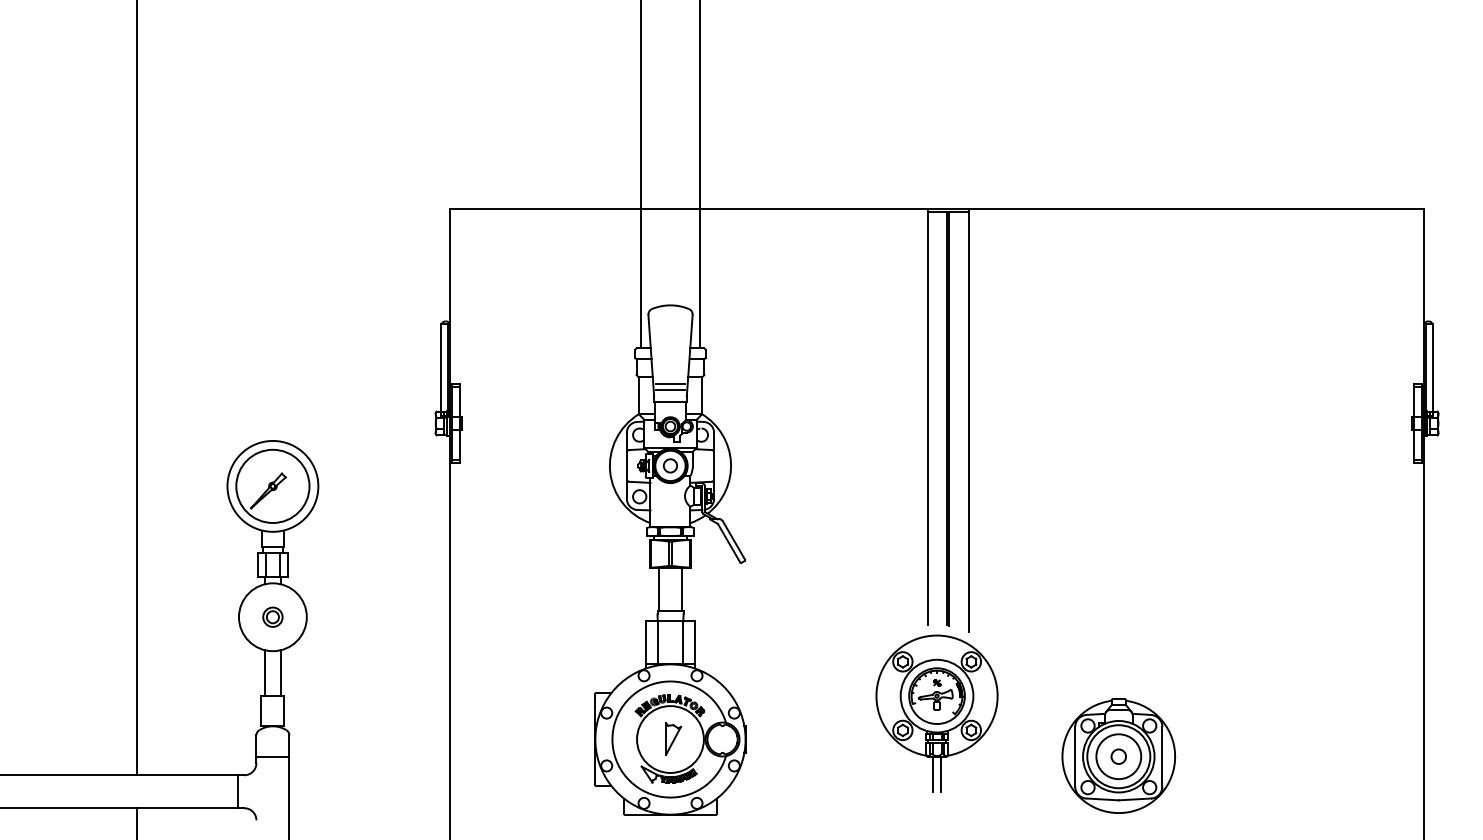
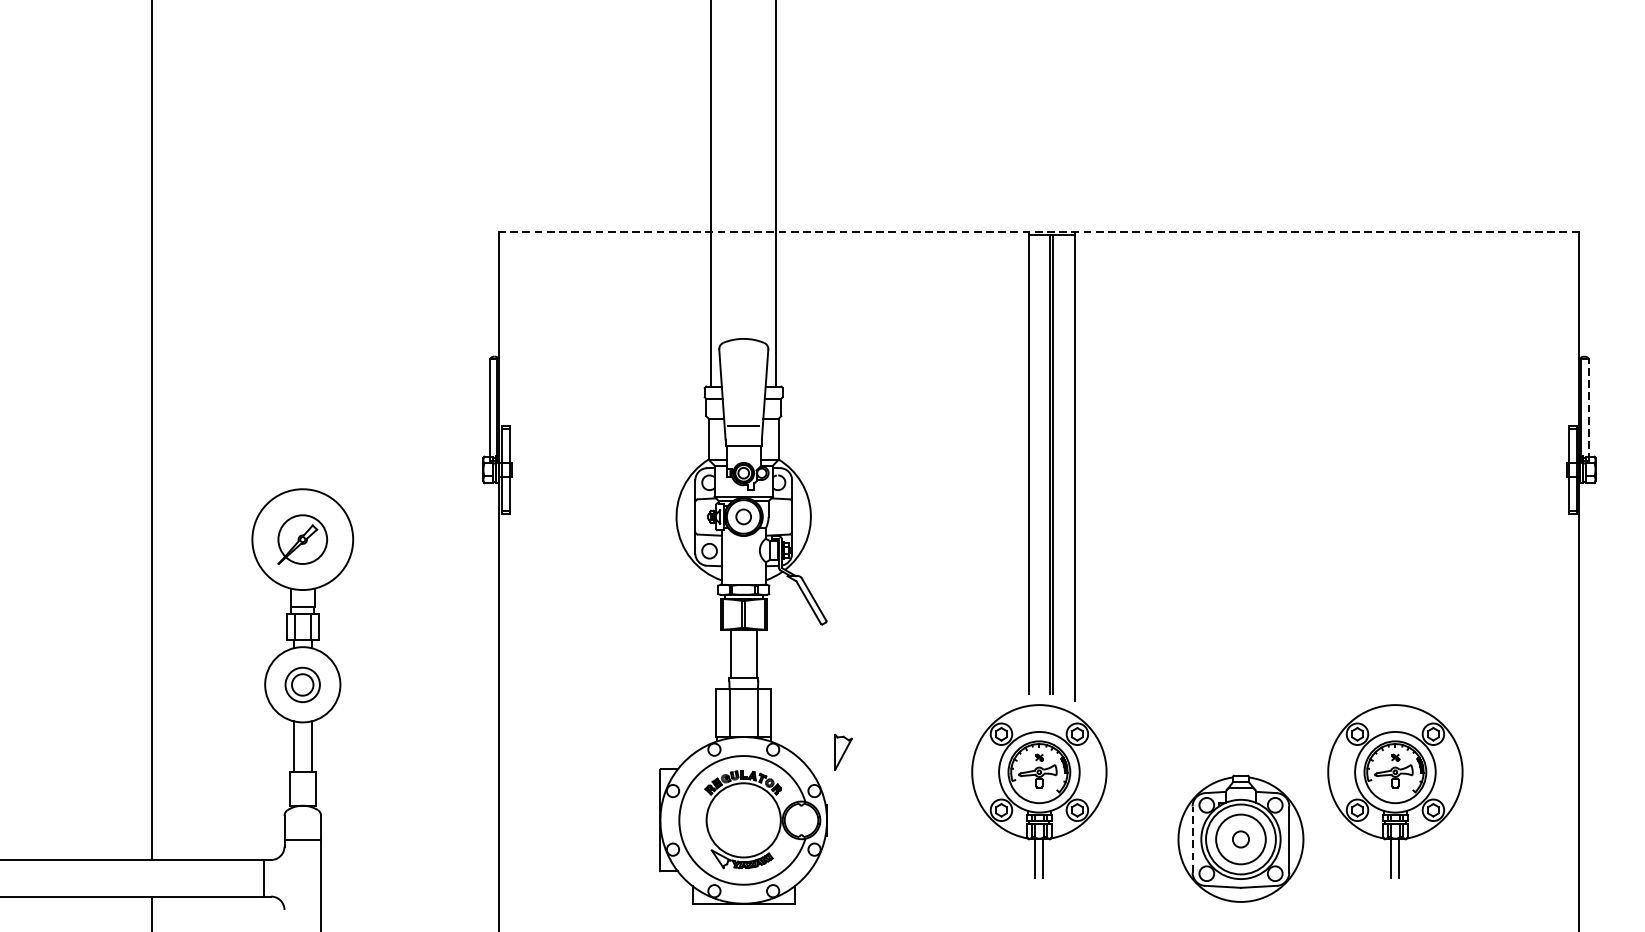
line: (937, 209) -> (1039, 232), solid -> dashed
line: (1432, 369) -> (1588, 409), solid -> dashed
line: (670, 390) -> (743, 433), removed
circle: (272, 485) -> (302, 538), size x0.6
part: (272, 616) -> (302, 683), size x1.6
part: (1257, 713) -> (1394, 791), added
part: (673, 738) -> (843, 751), moved
line: (1075, 756) -> (1192, 839), solid -> dashed

